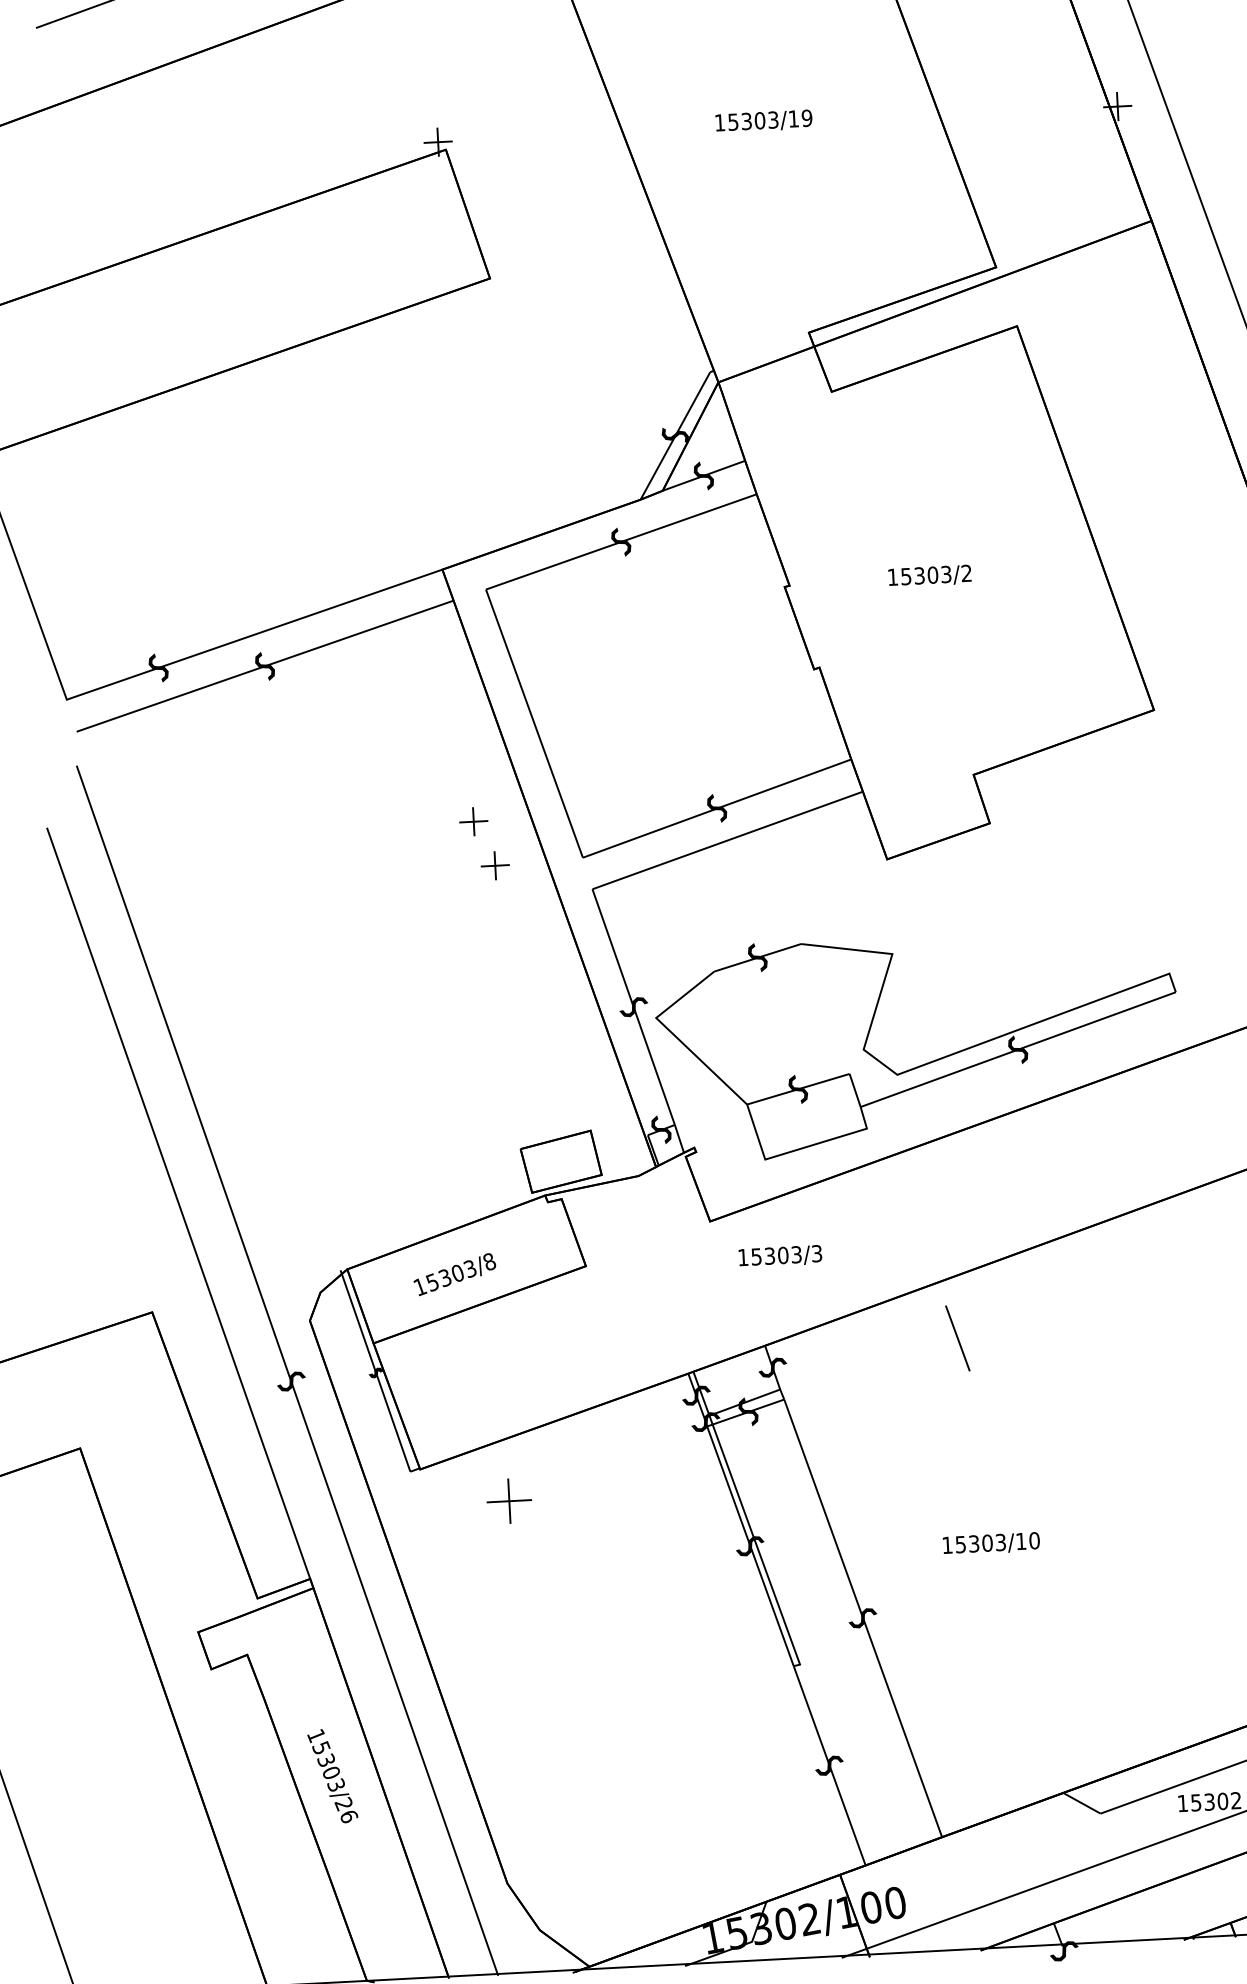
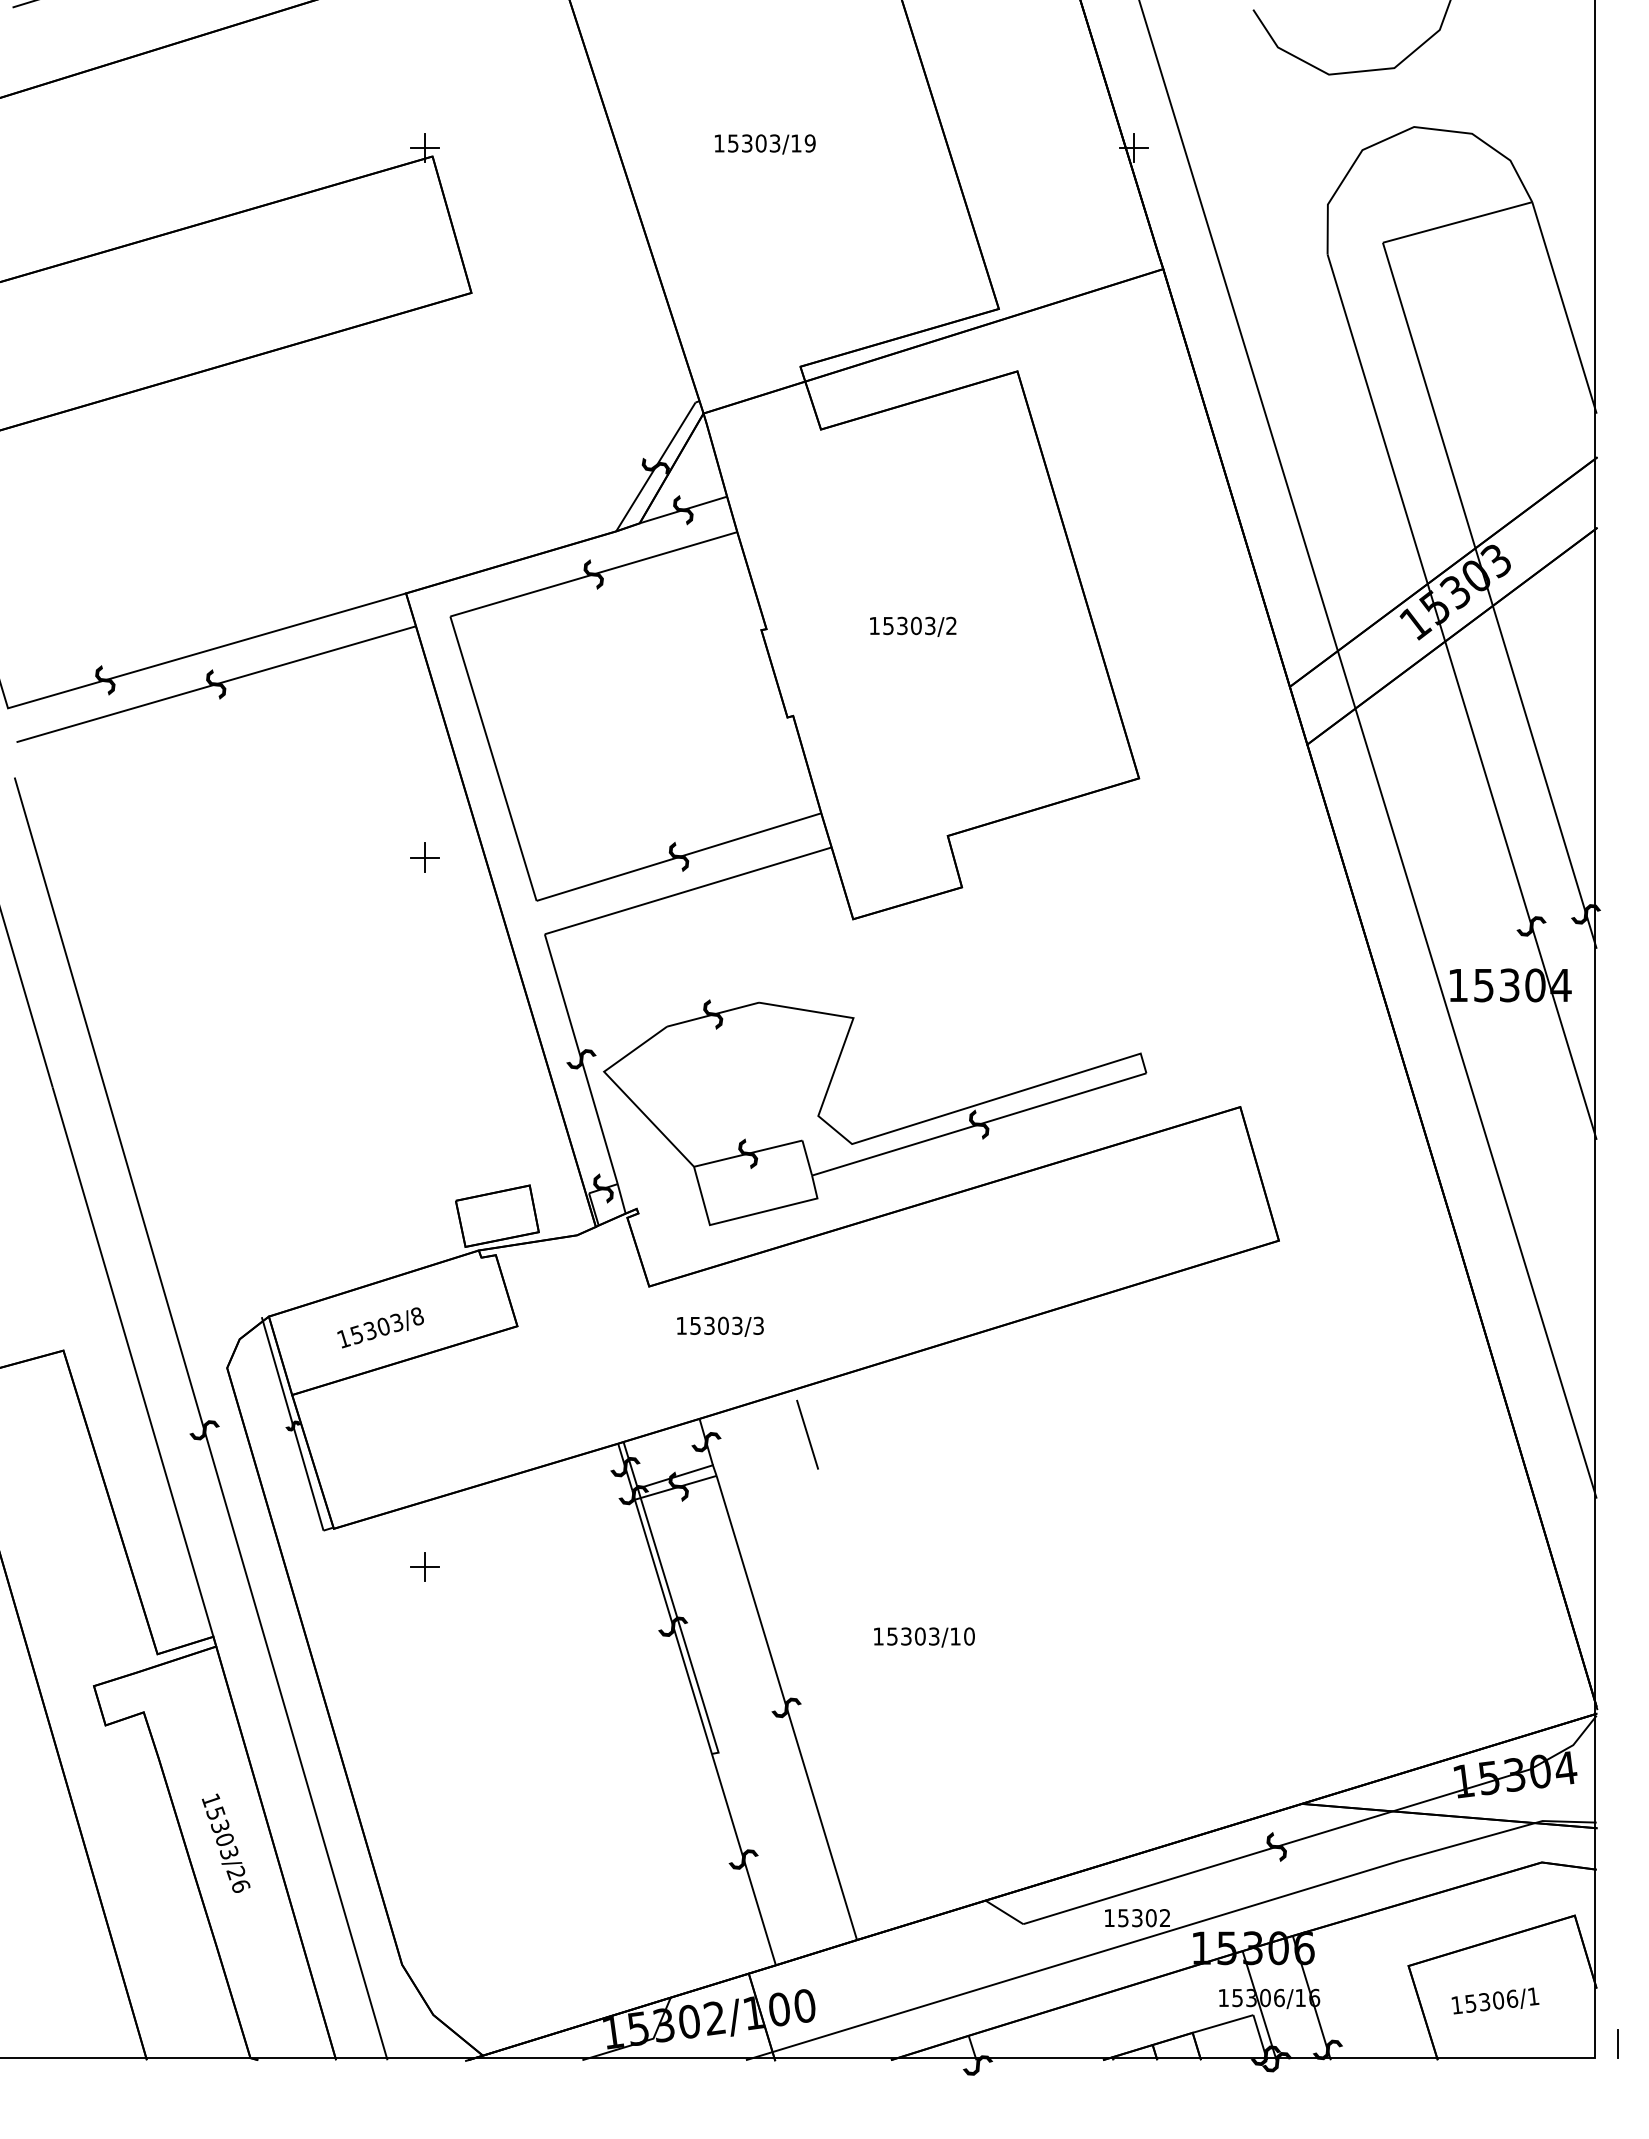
part: (494, 865) -> (444, 904), removed
line: (957, 1338) -> (807, 1434), moved
part: (508, 1501) -> (424, 1566), size x0.62

